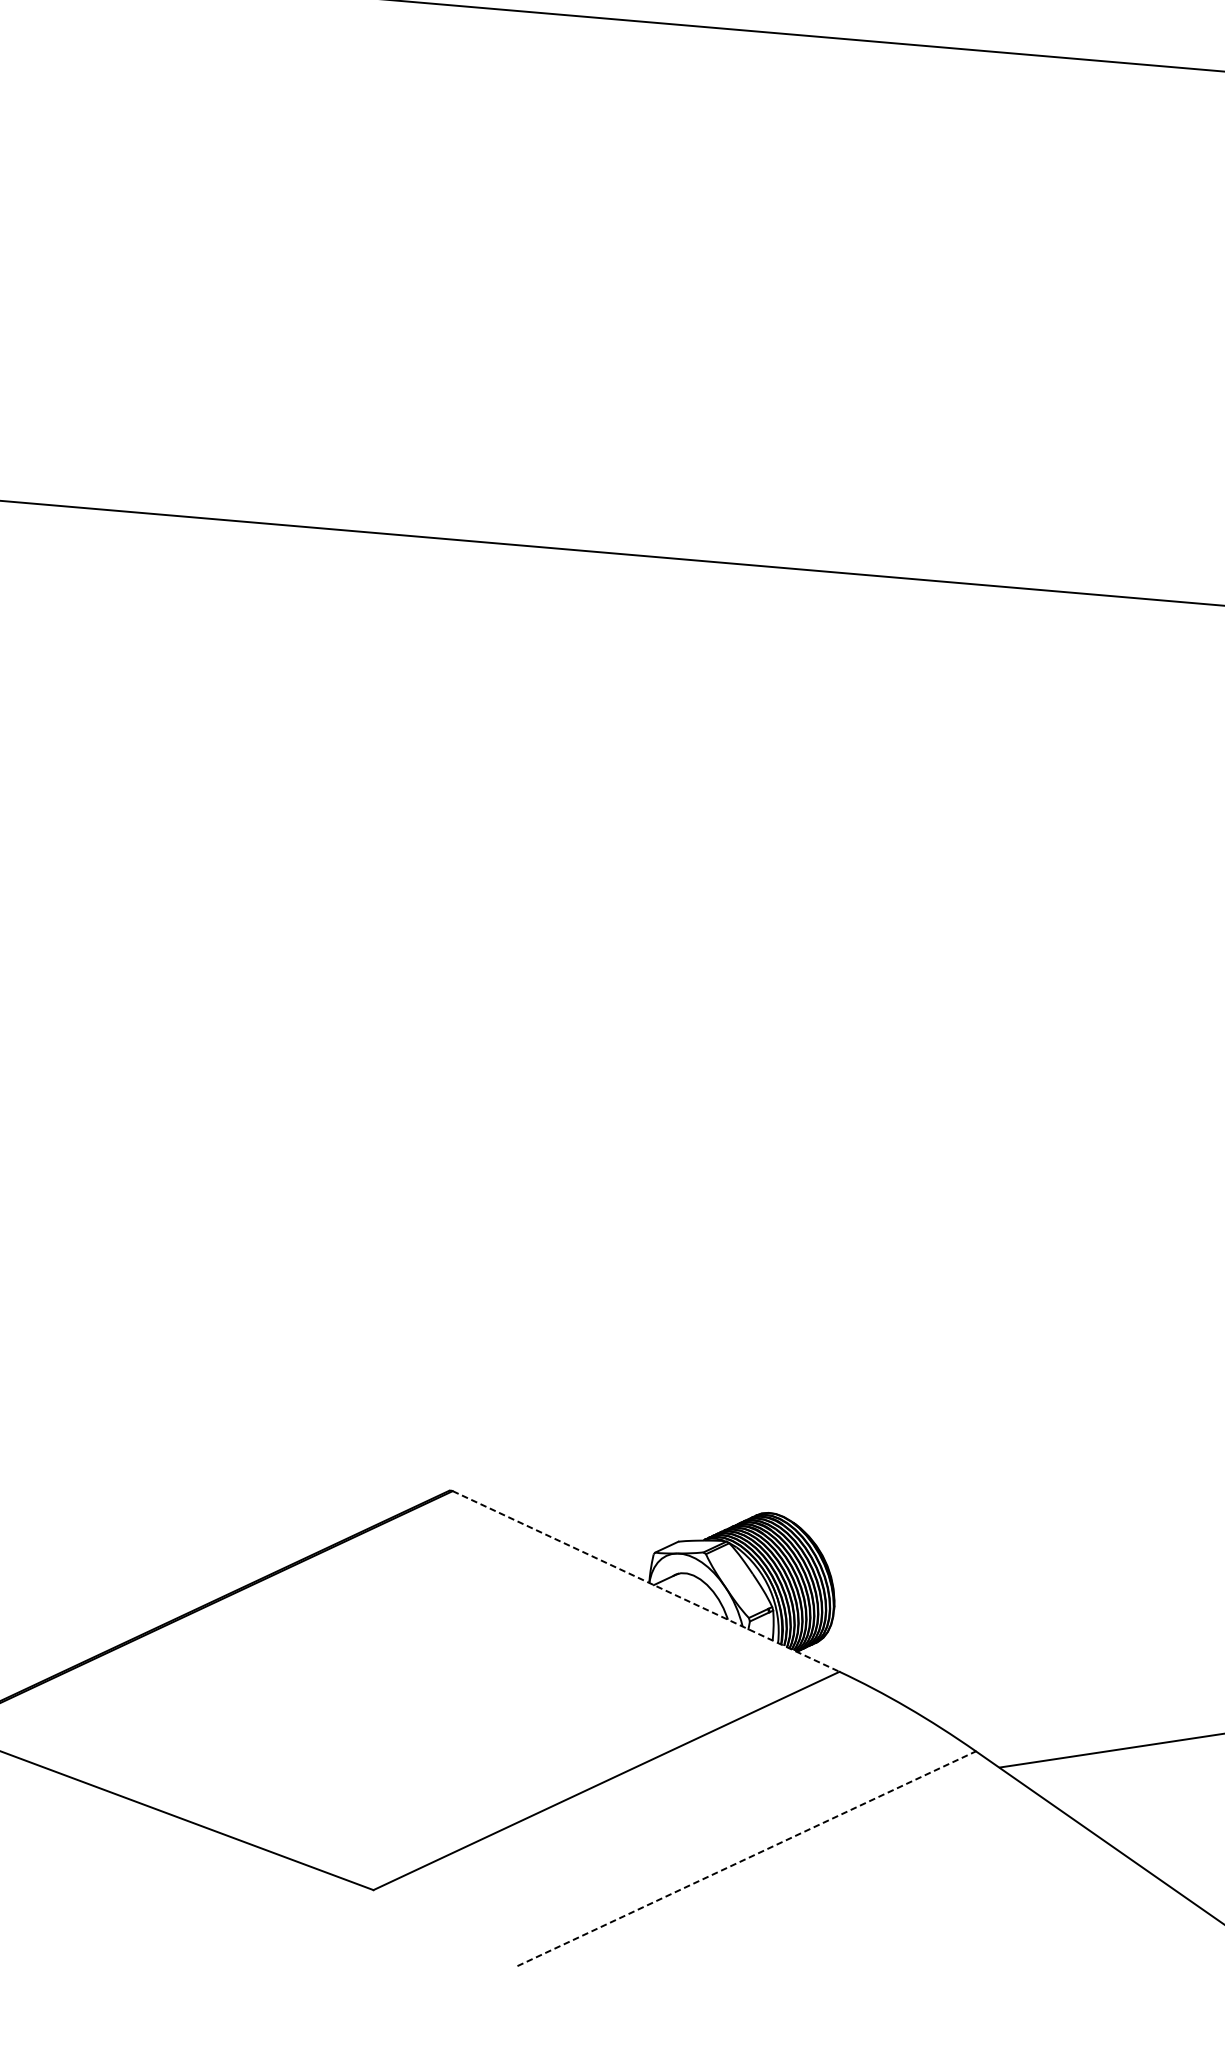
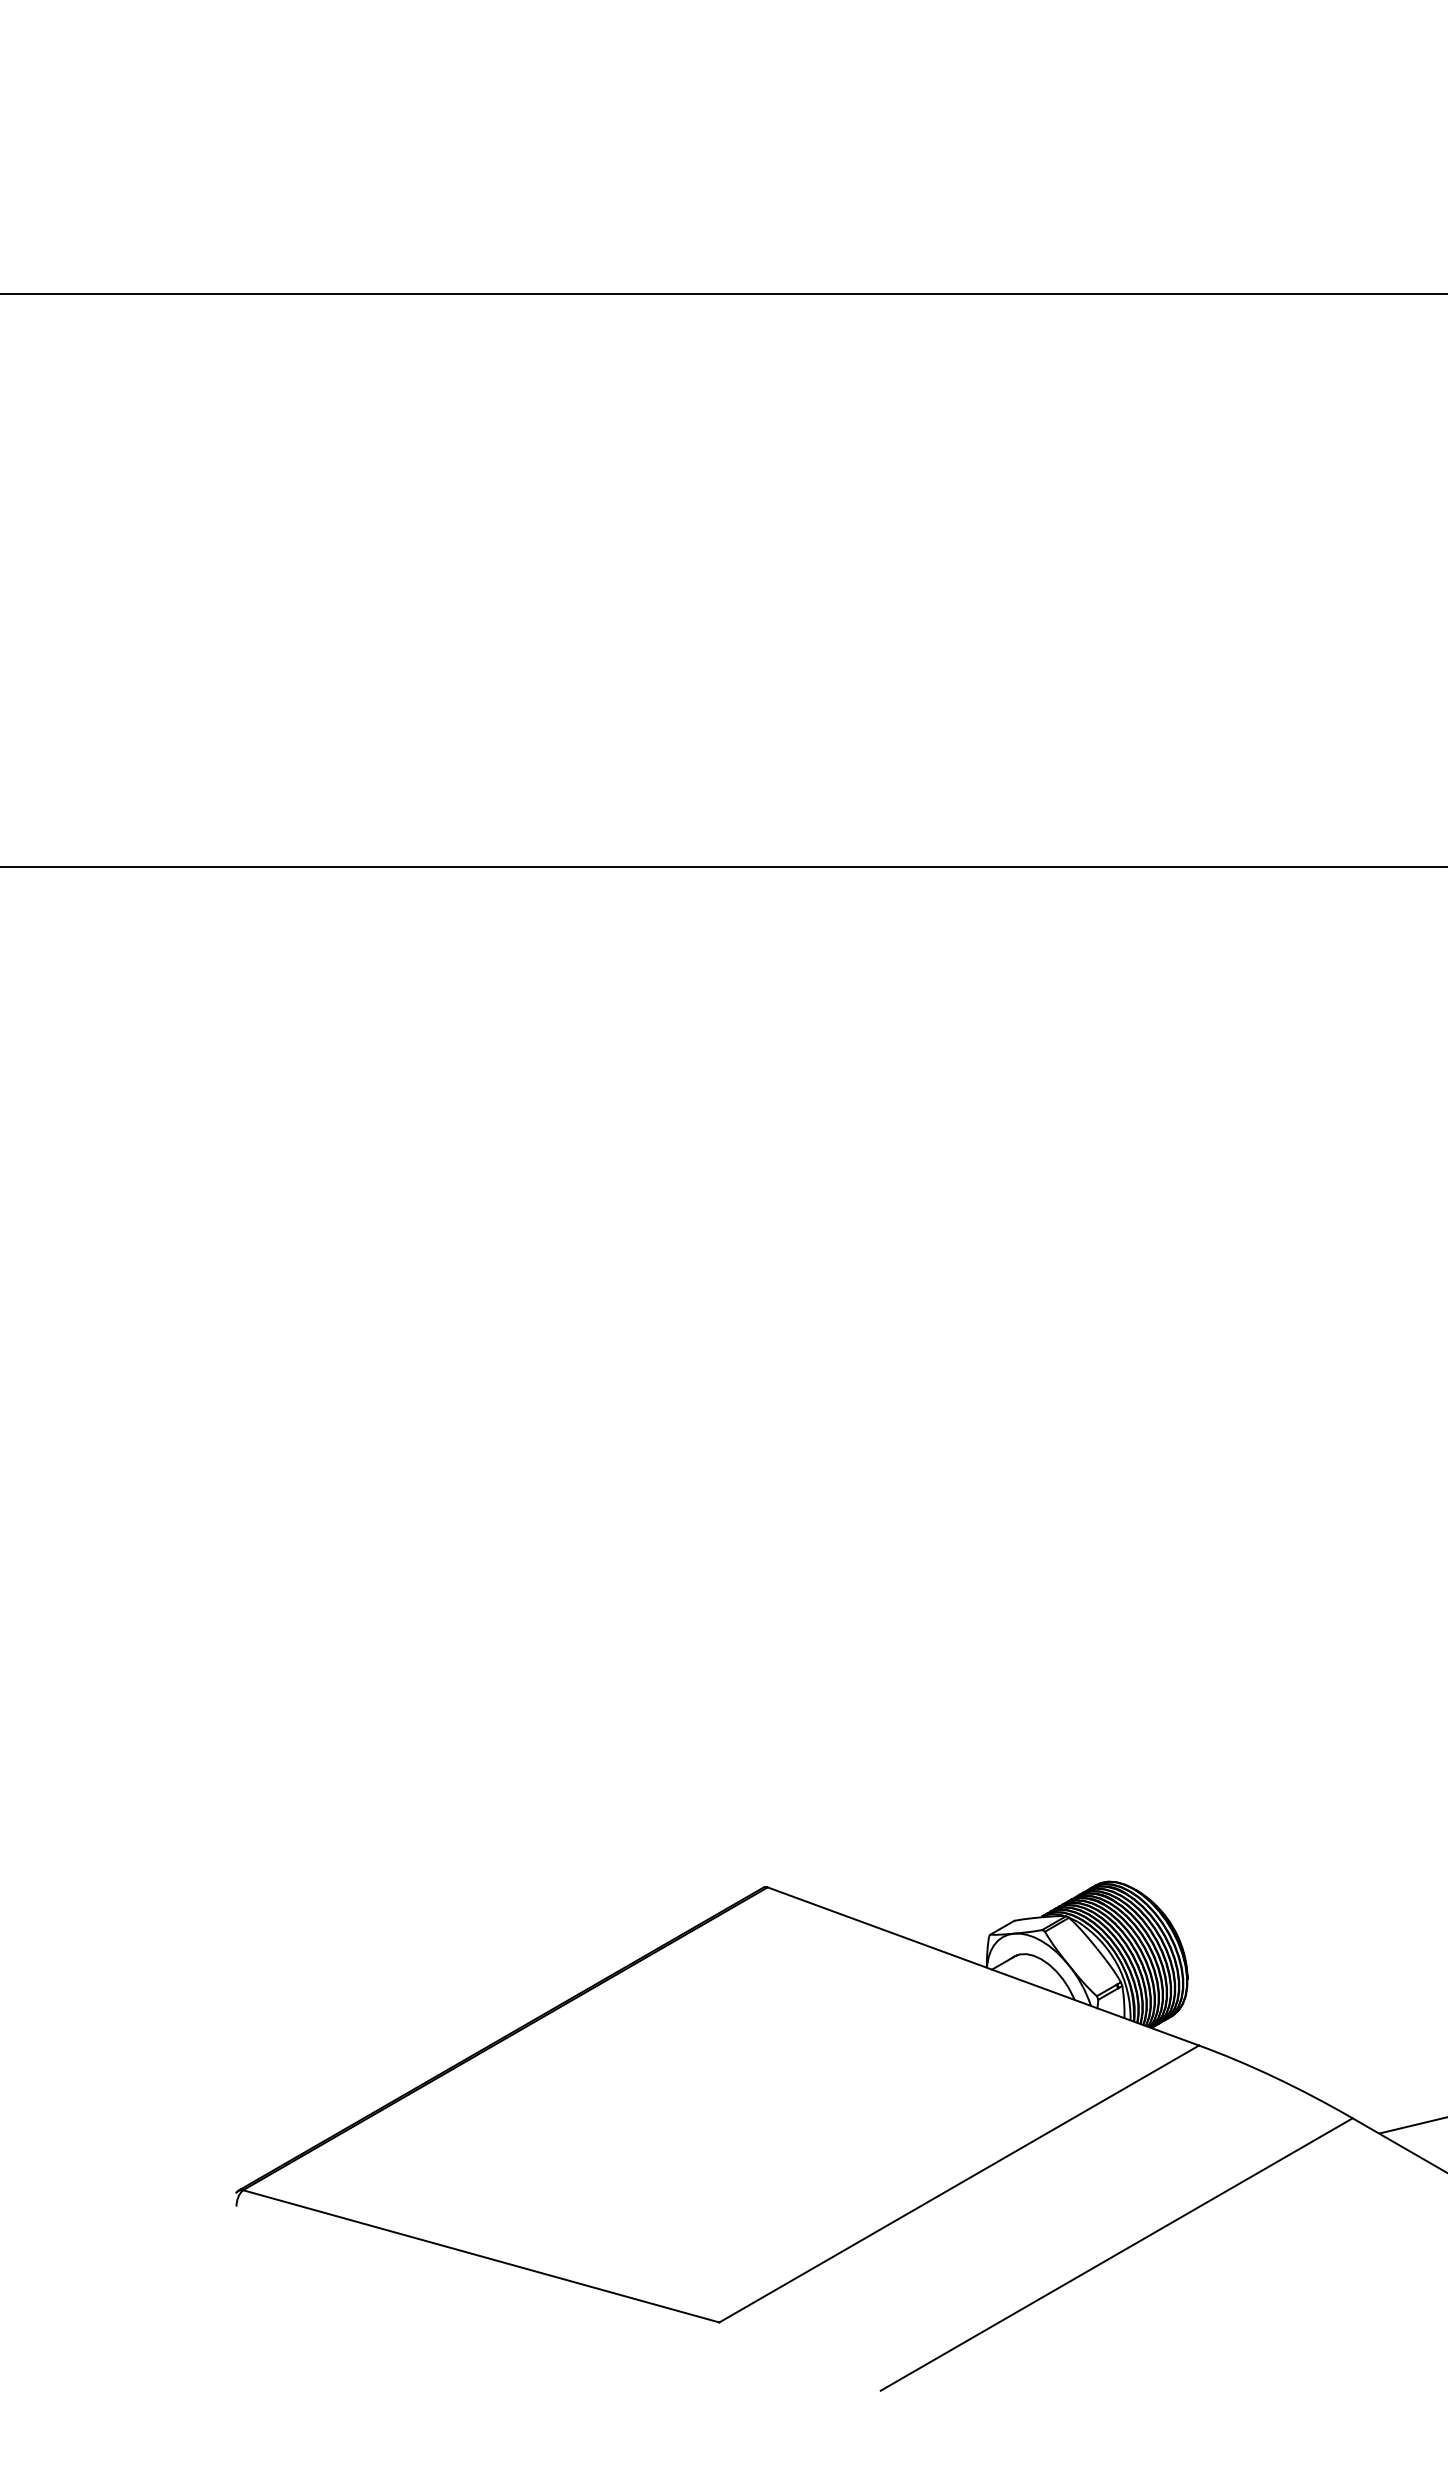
line: (646, 1581) -> (983, 1966), dashed -> solid
line: (747, 1858) -> (1117, 2254), dashed -> solid

